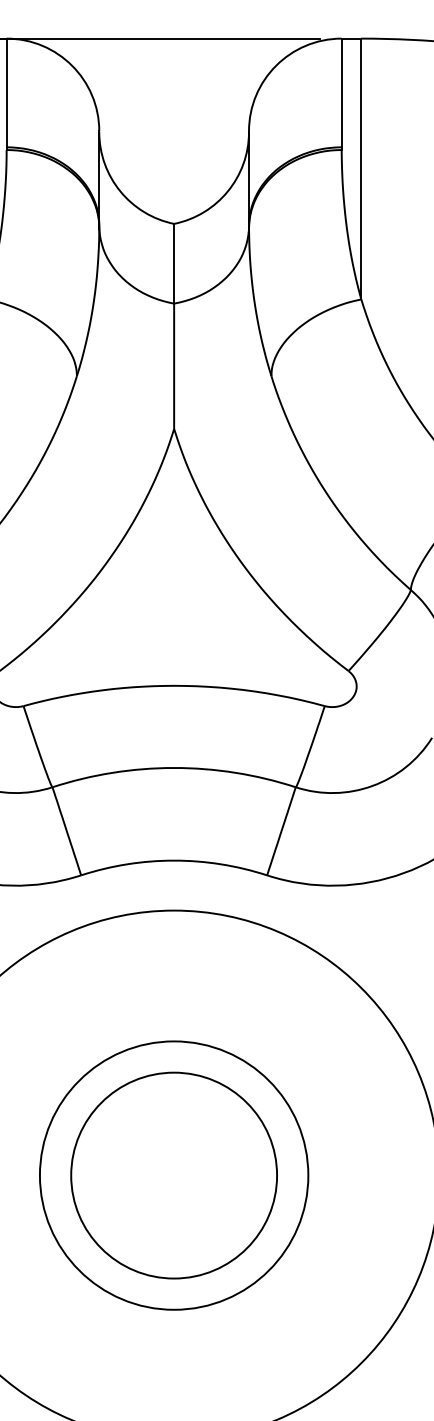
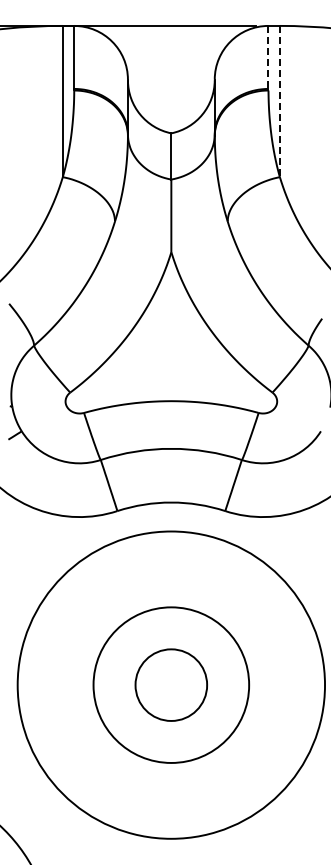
line: (341, 93) -> (268, 57), solid -> dashed
line: (360, 168) -> (279, 101), solid -> dashed
circle: (174, 1174) -> (171, 684), size x0.6

